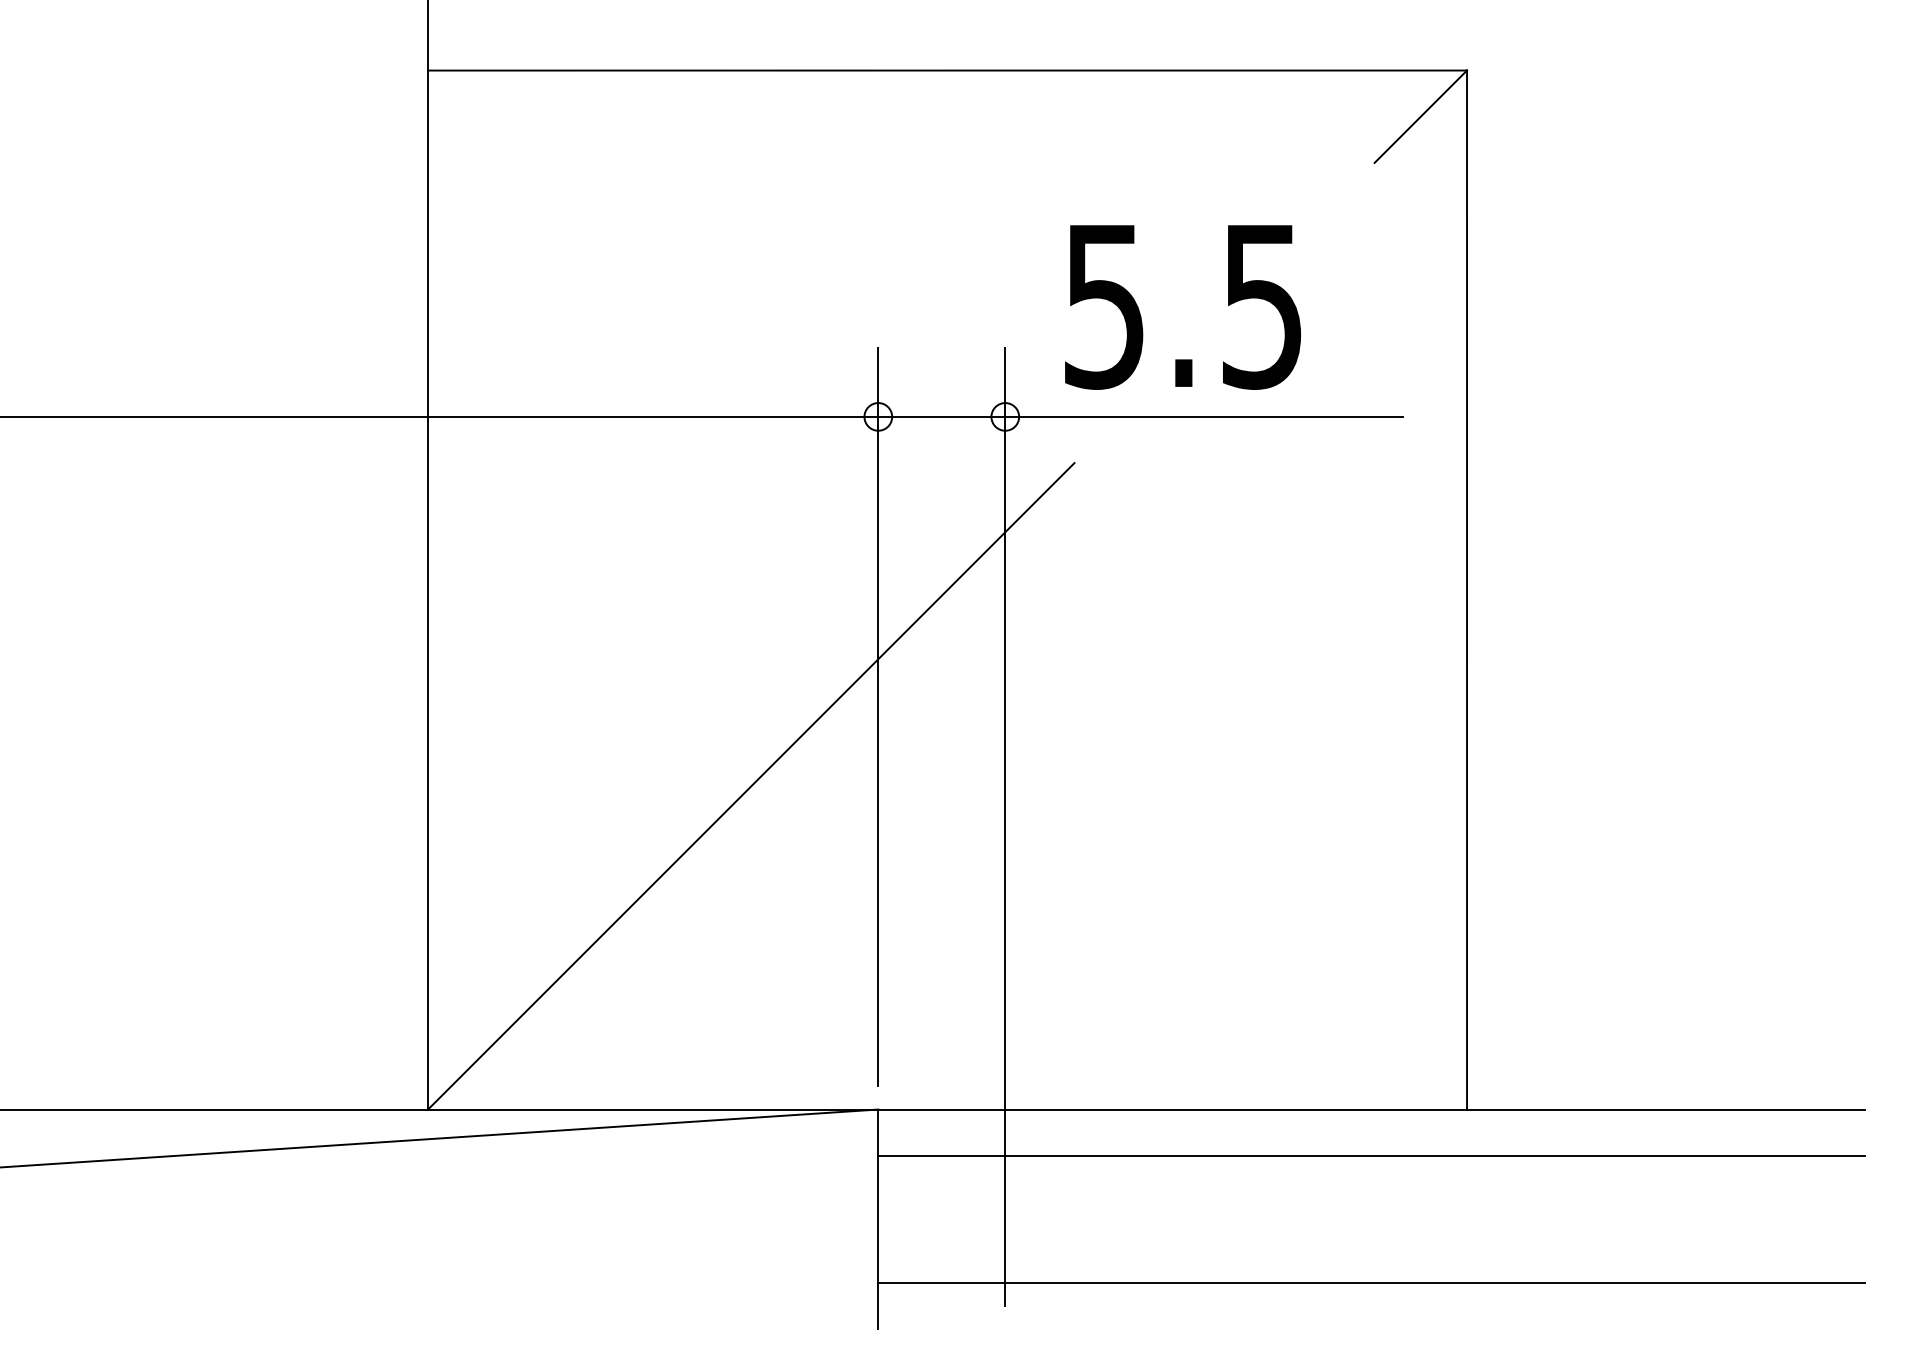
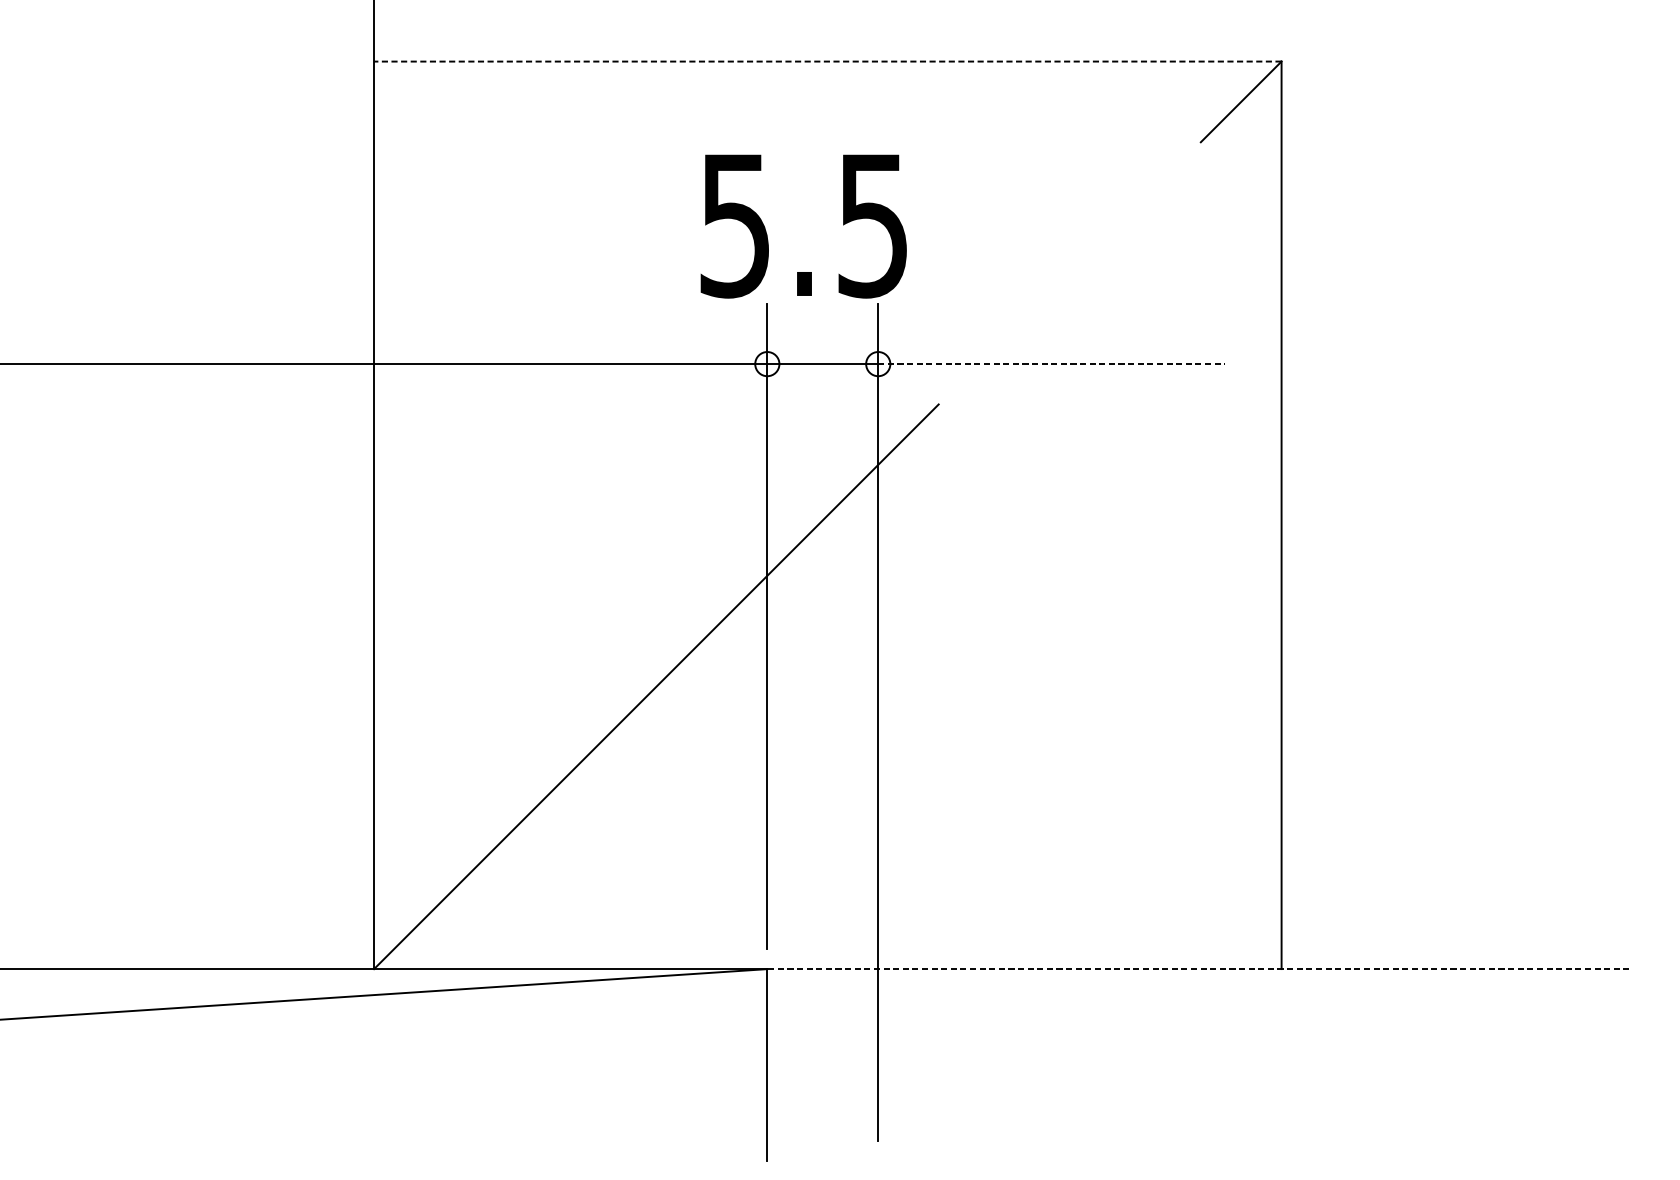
line: (947, 70) -> (827, 61), solid -> dashed
text: (1182, 307) -> (803, 226), moved
line: (1203, 416) -> (1051, 363), solid -> dashed
line: (1371, 1109) -> (1198, 969), solid -> dashed
line: (1371, 1155) -> (1198, 1009), removed
line: (1371, 1282) -> (1198, 1120), removed

